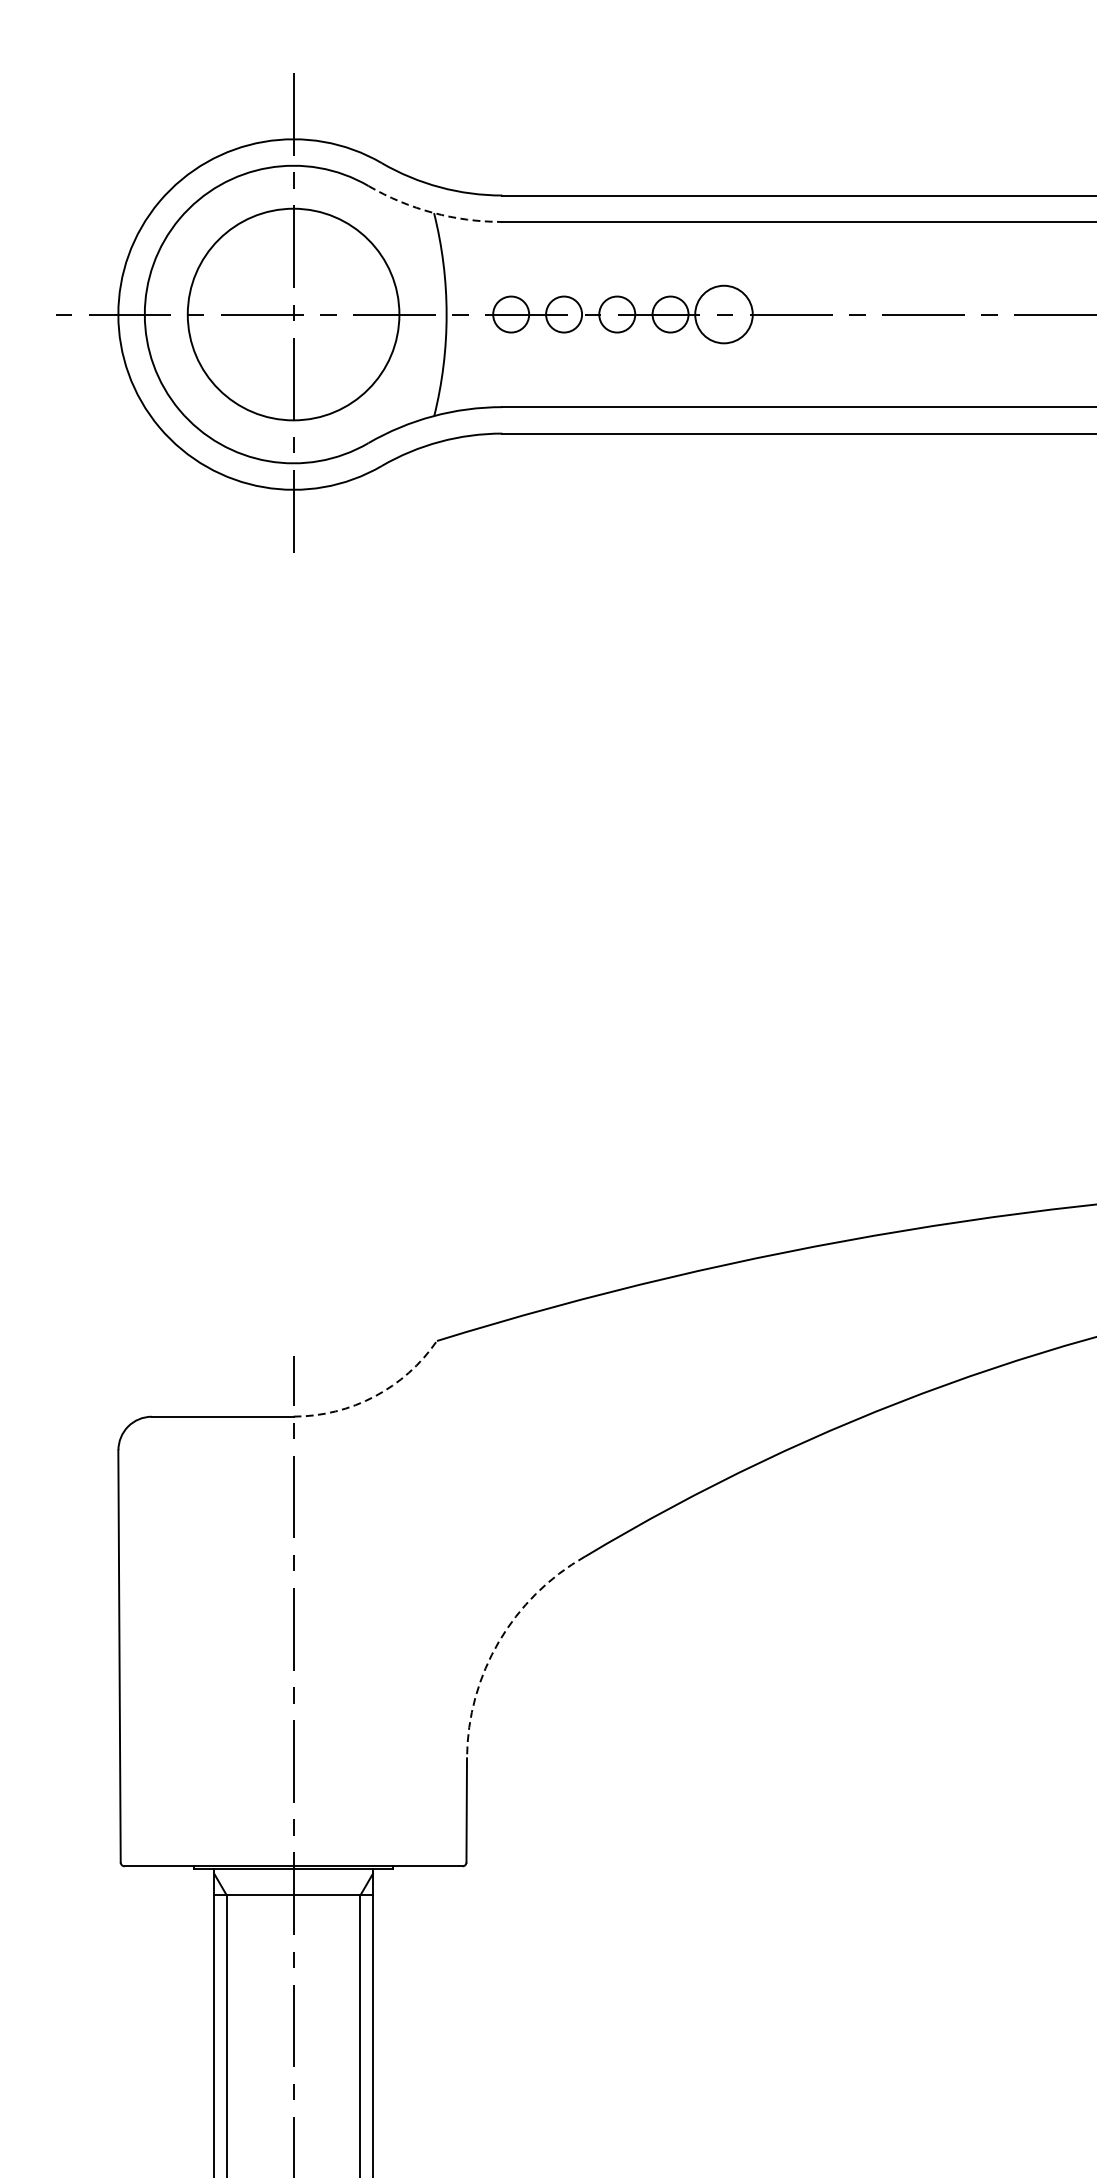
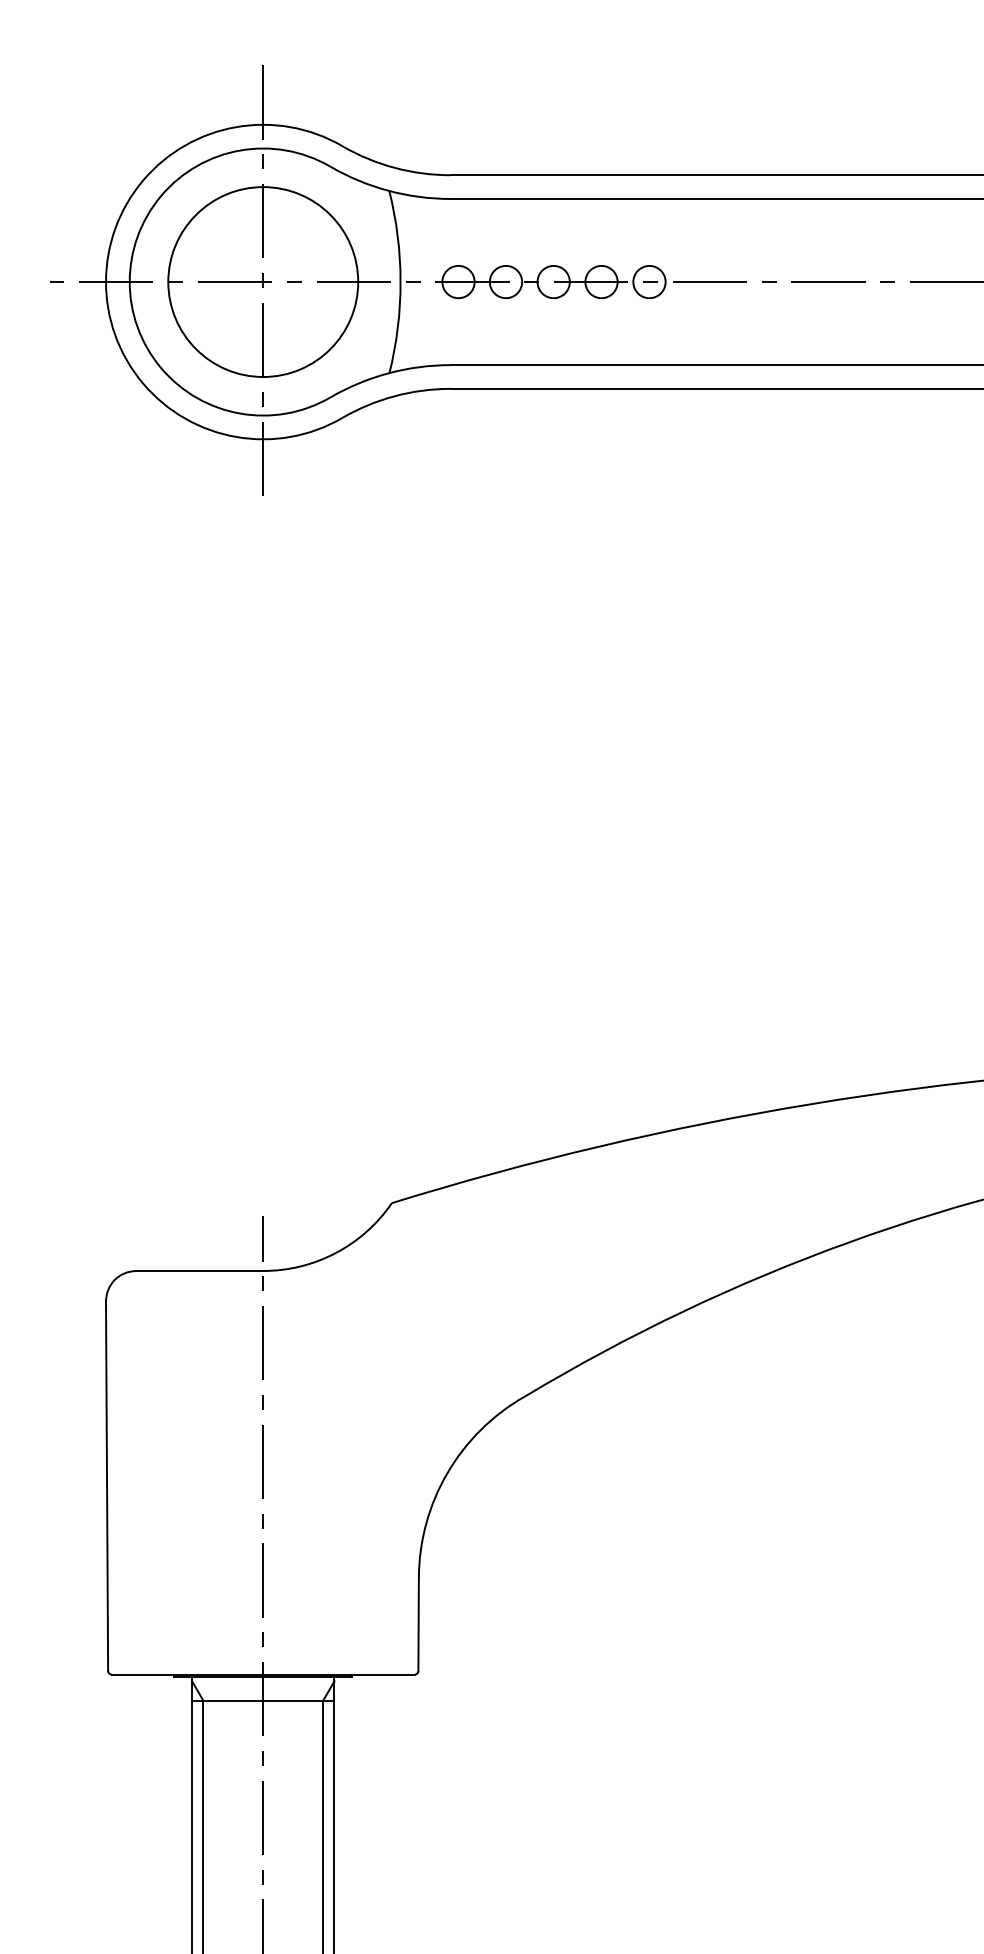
arc: (433, 212) -> (388, 190), dashed -> solid
circle: (724, 313) -> (649, 281), size x0.62
arc: (375, 1396) -> (336, 1252), dashed -> solid
arc: (498, 1641) -> (447, 1472), dashed -> solid

